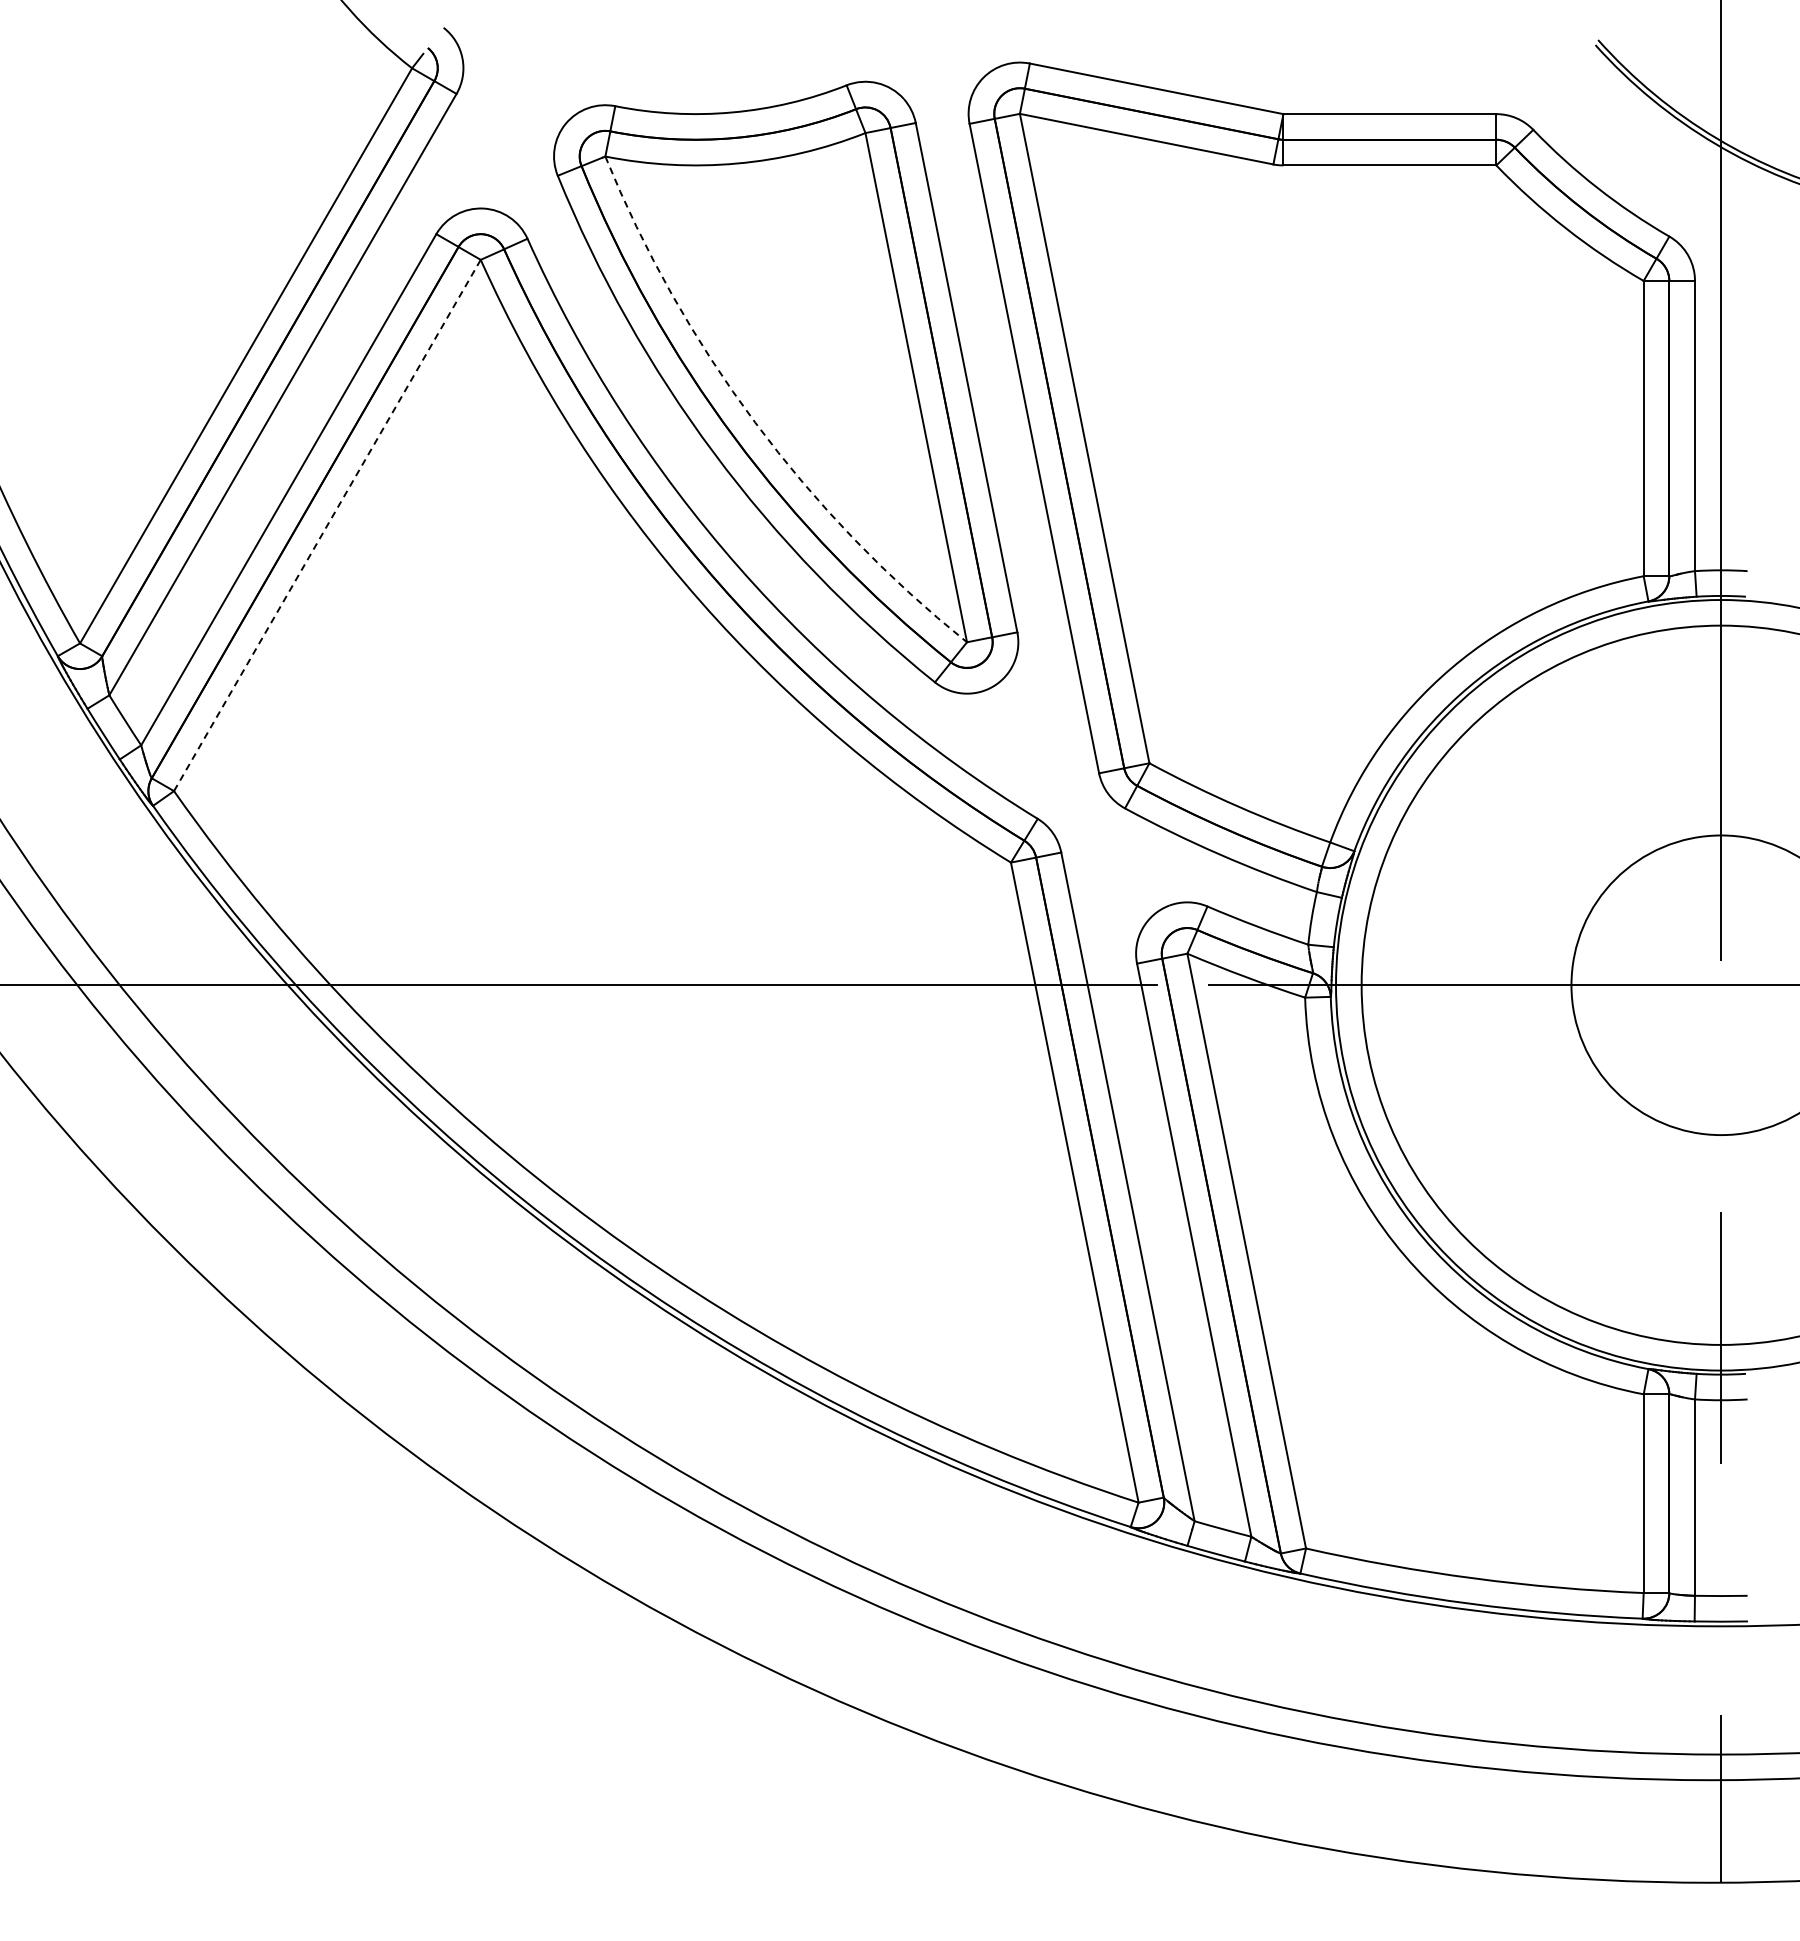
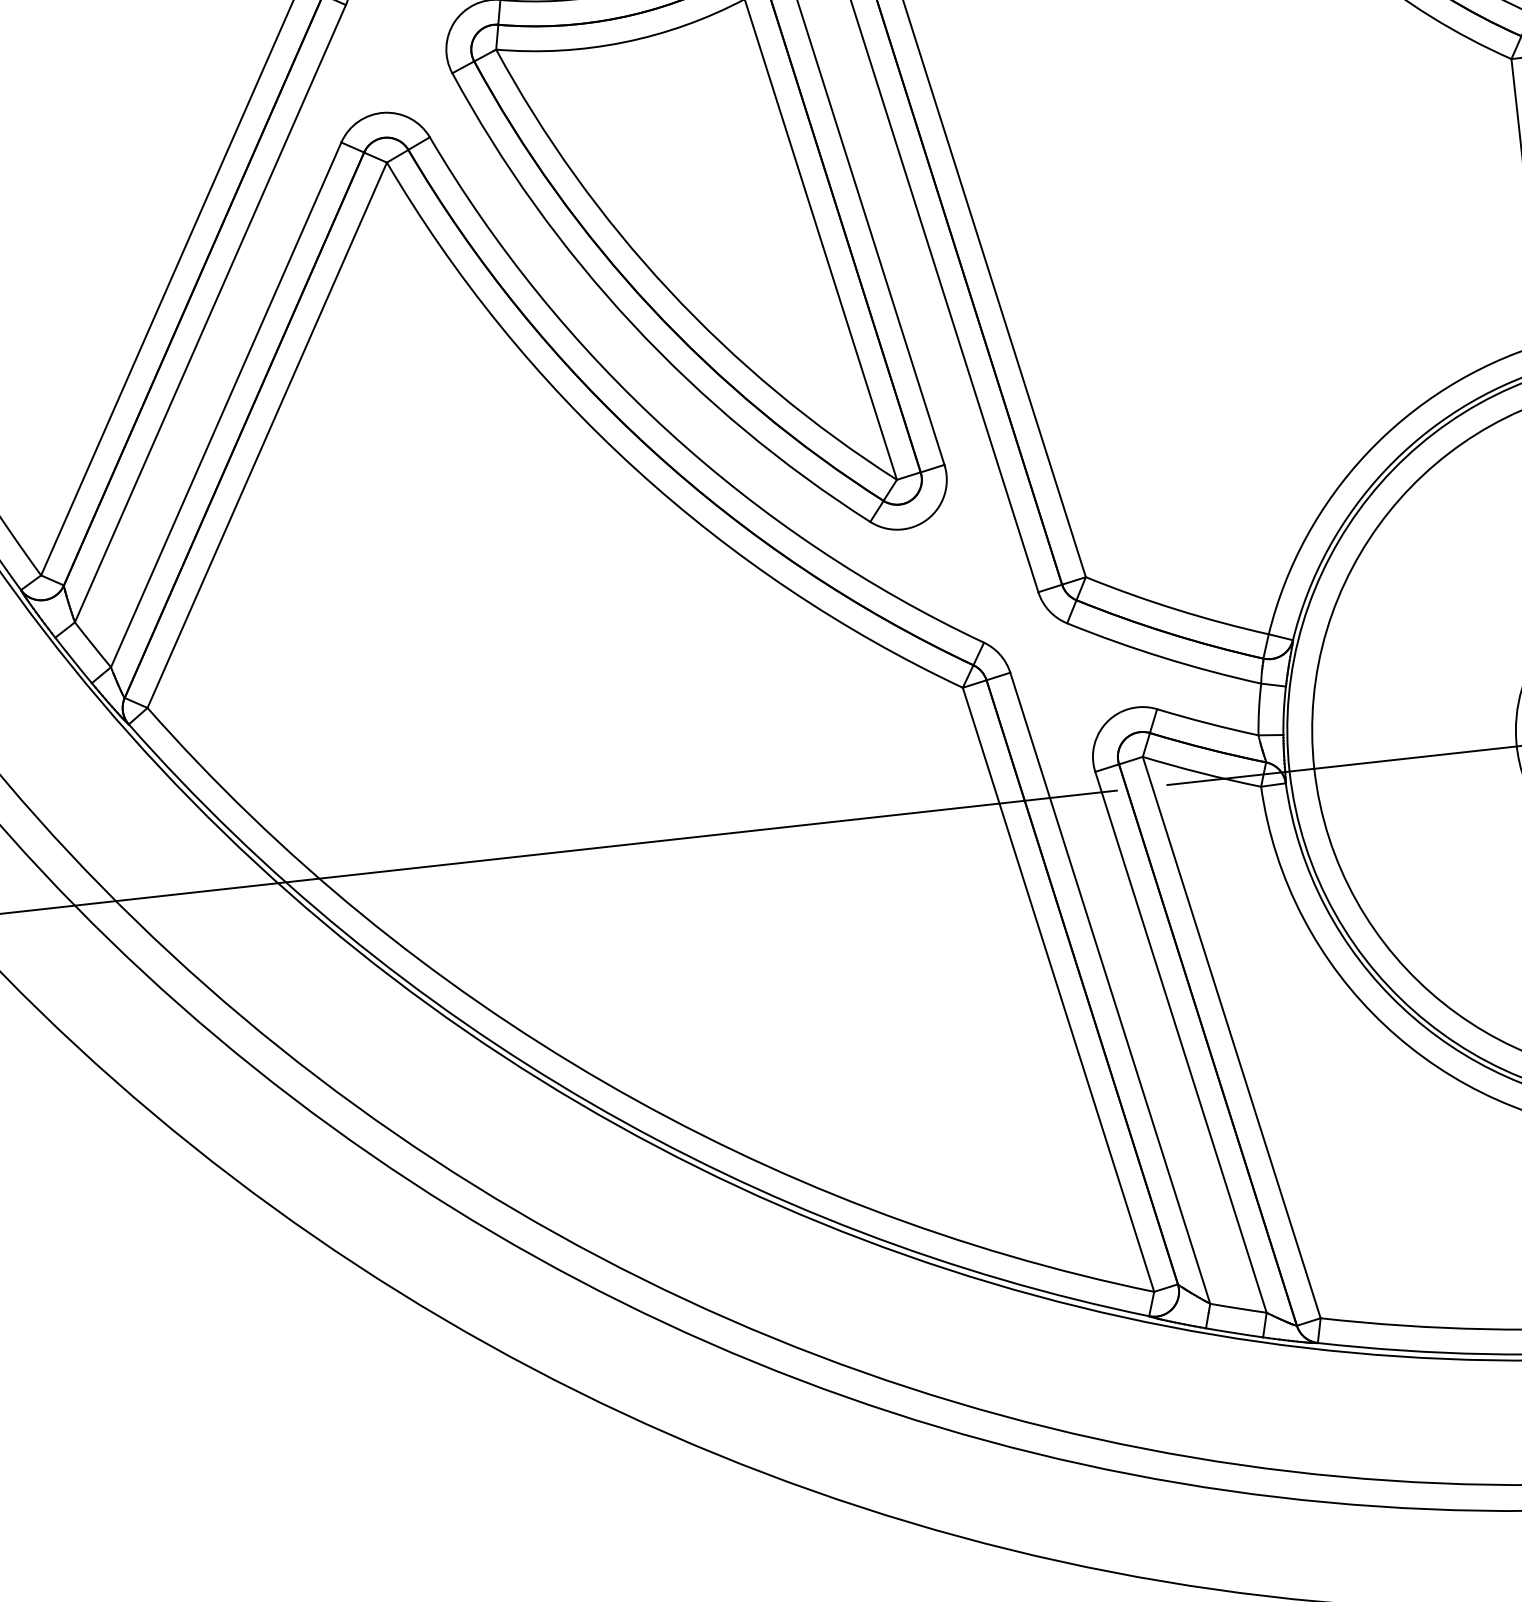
arc: (755, 422) -> (669, 290), dashed -> solid
line: (327, 525) -> (267, 435), dashed -> solid

